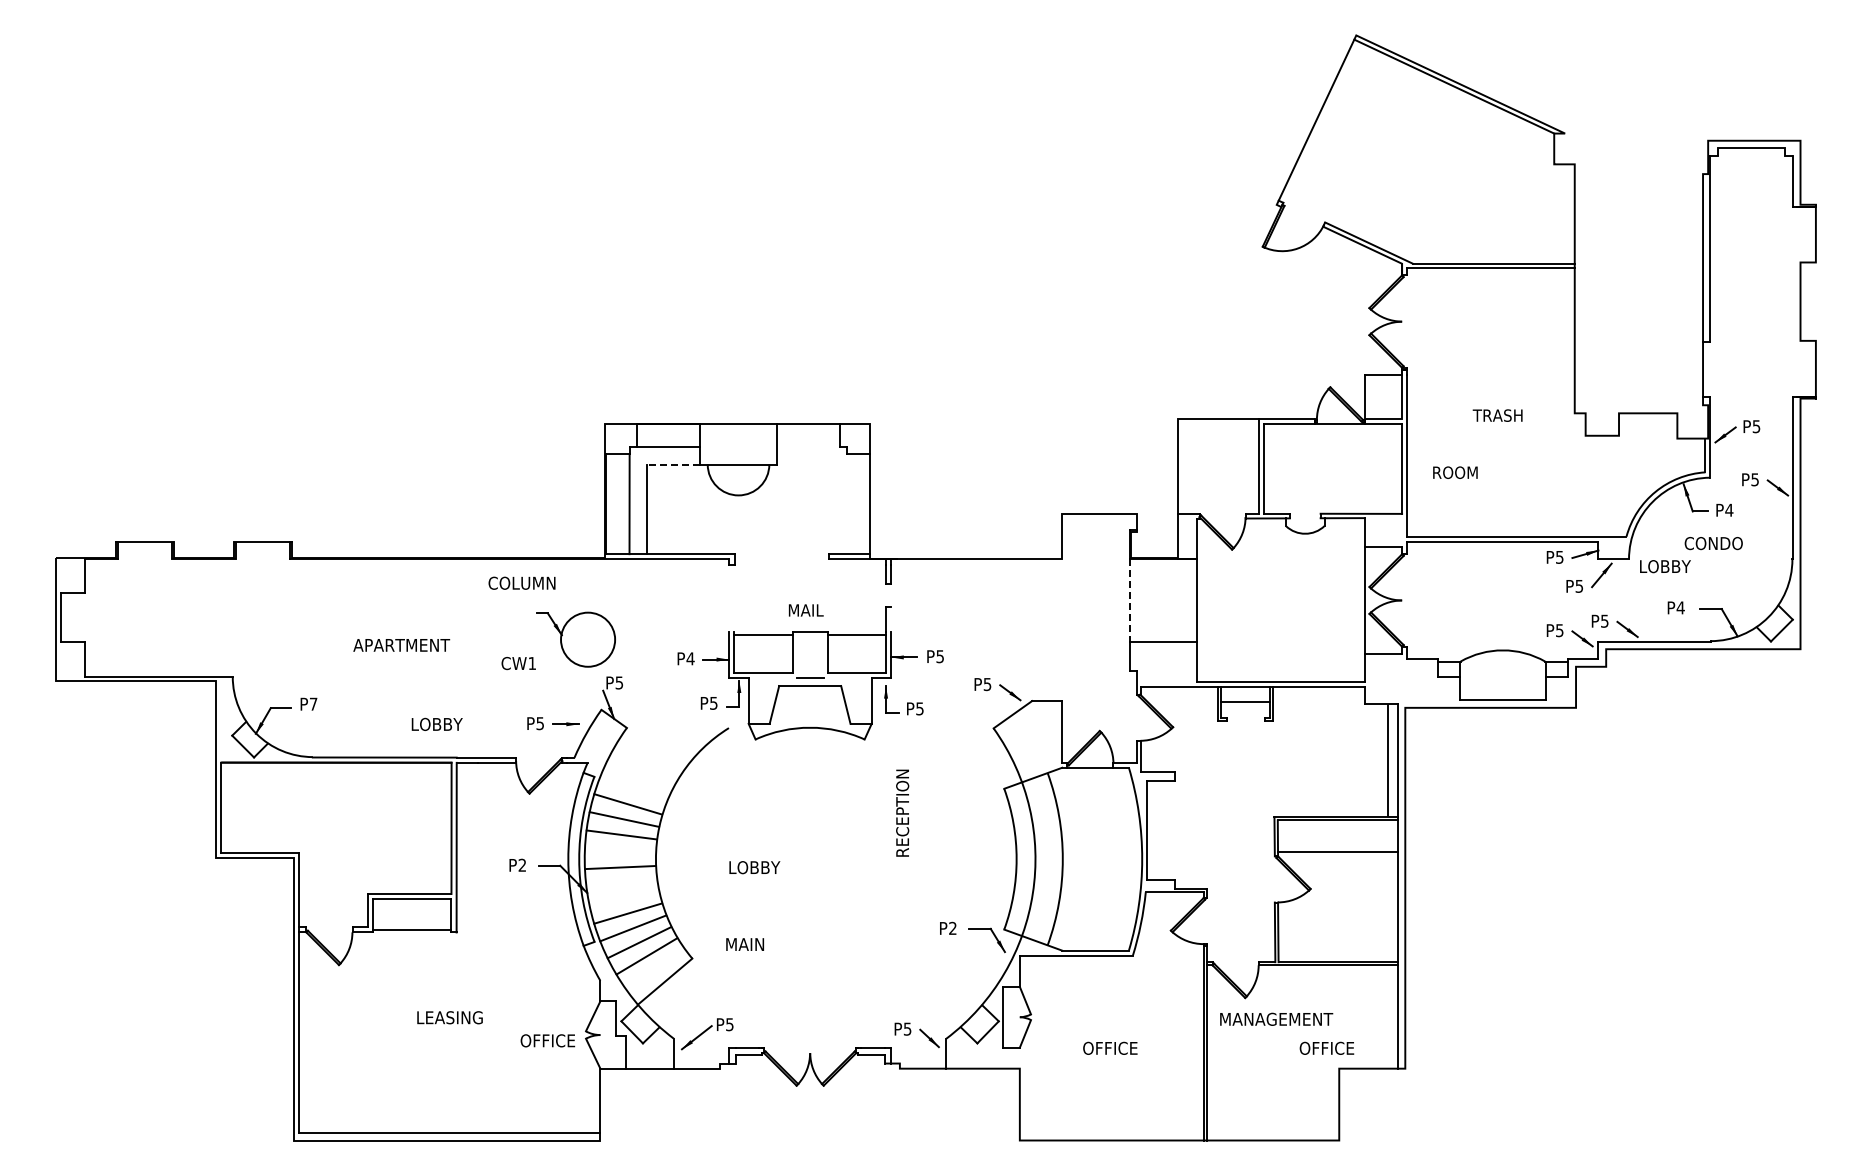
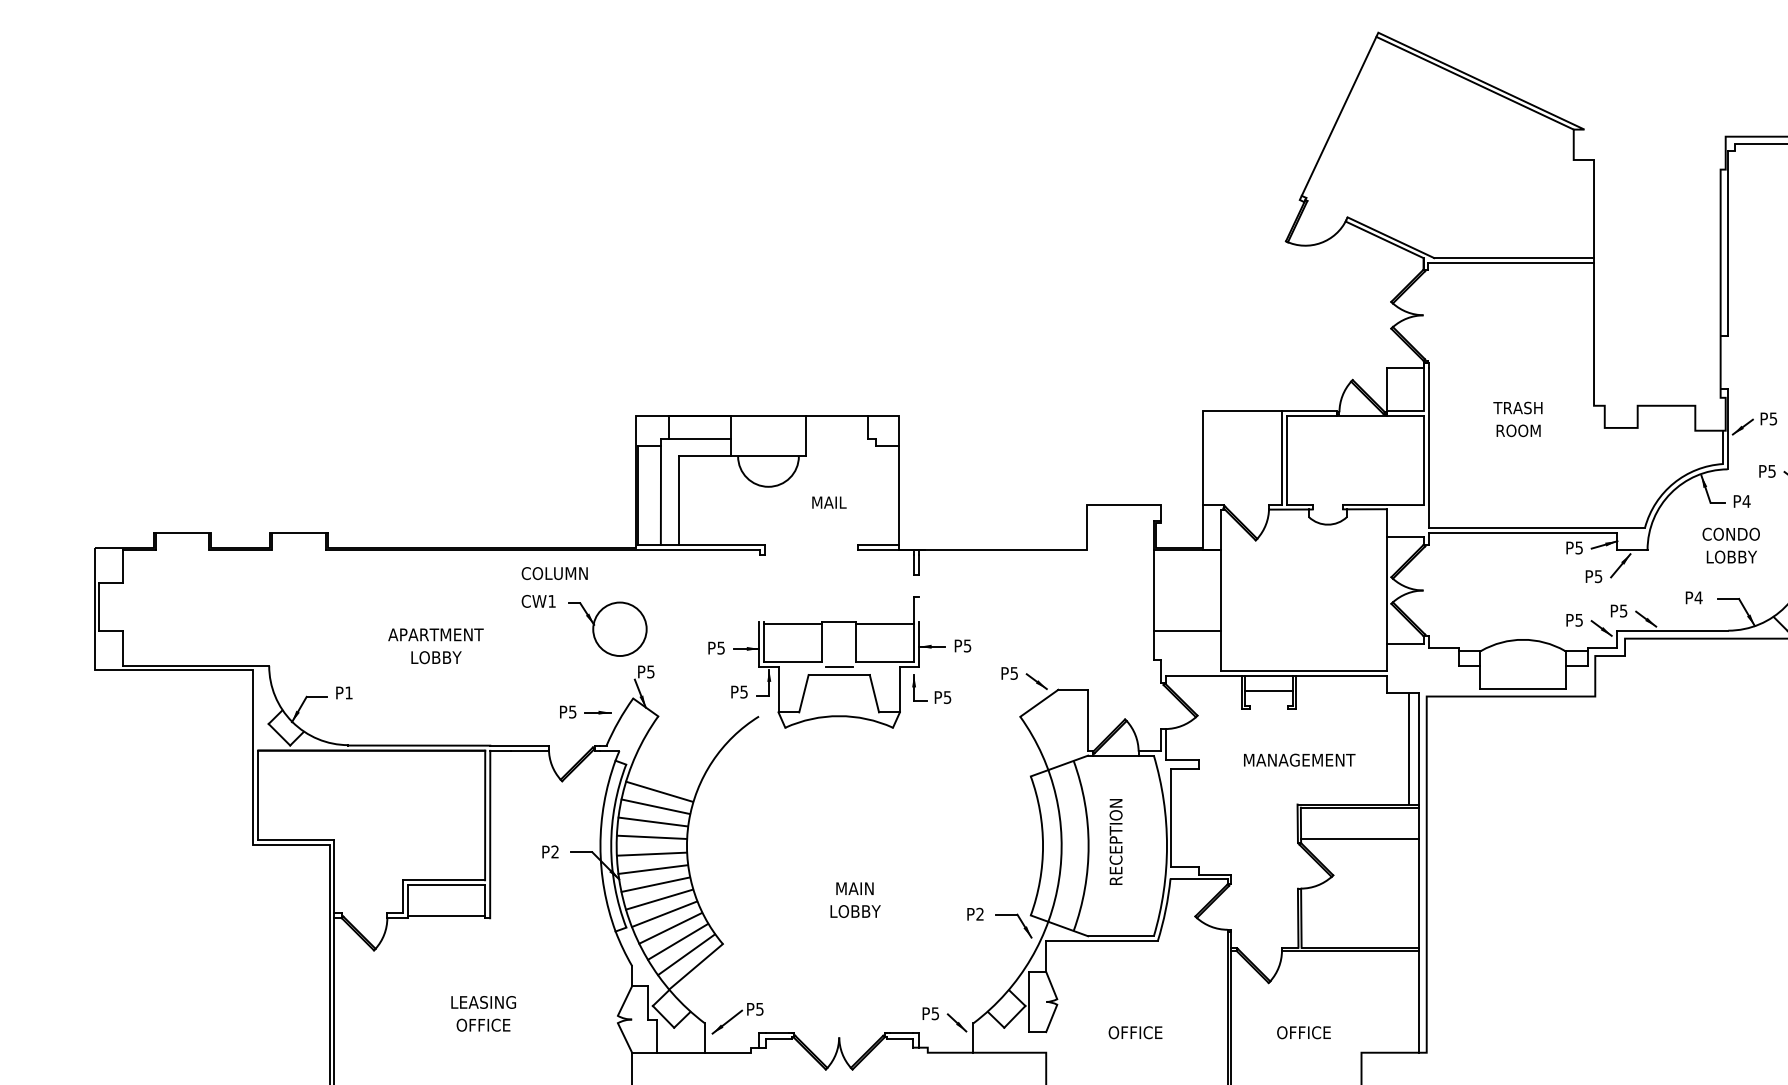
line: (673, 464) -> (704, 456), dashed -> solid
text: (1455, 472) -> (1518, 430), moved
text: (1665, 566) -> (1731, 556), moved
line: (1129, 600) -> (1154, 590), dashed -> solid
text: (805, 610) -> (828, 502), moved
text: (690, 658) -> (721, 647), P4 -> P5
text: (518, 663) -> (538, 601), moved
text: (313, 703) -> (348, 692), P7 -> P1
text: (436, 723) -> (435, 656), moved
text: (902, 812) -> (1115, 841), moved
line: (620, 850) -> (651, 837), added
text: (754, 867) -> (855, 911), moved
line: (621, 882) -> (652, 868), added
line: (623, 898) -> (654, 884), added
text: (744, 944) -> (854, 888), moved
line: (655, 969) -> (686, 954), added
text: (1276, 1018) -> (1299, 759), moved
text: (547, 1040) -> (483, 1024), moved
text: (1326, 1047) -> (1303, 1031), moved

